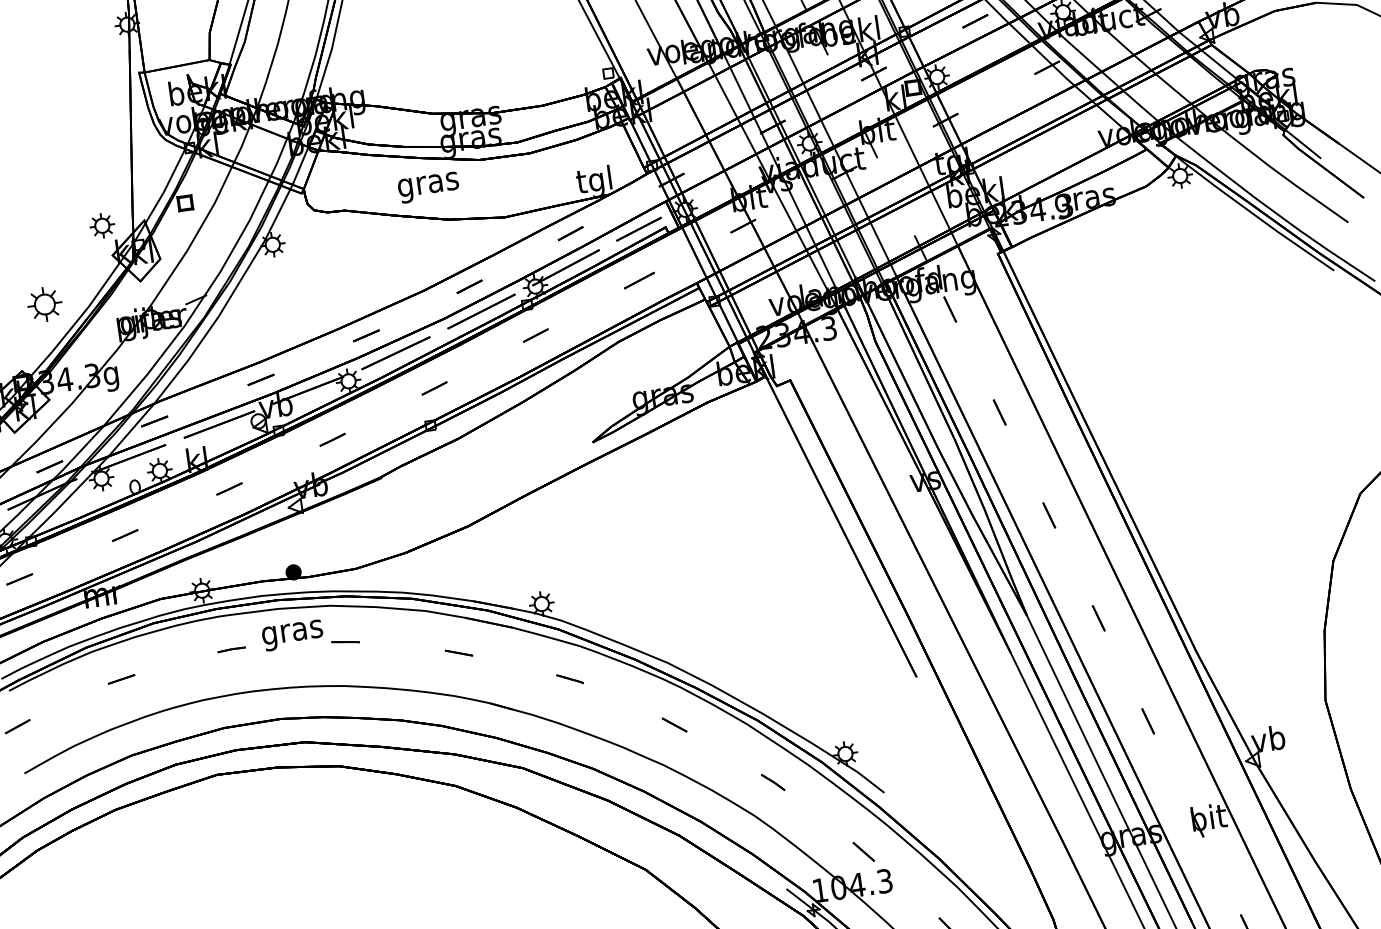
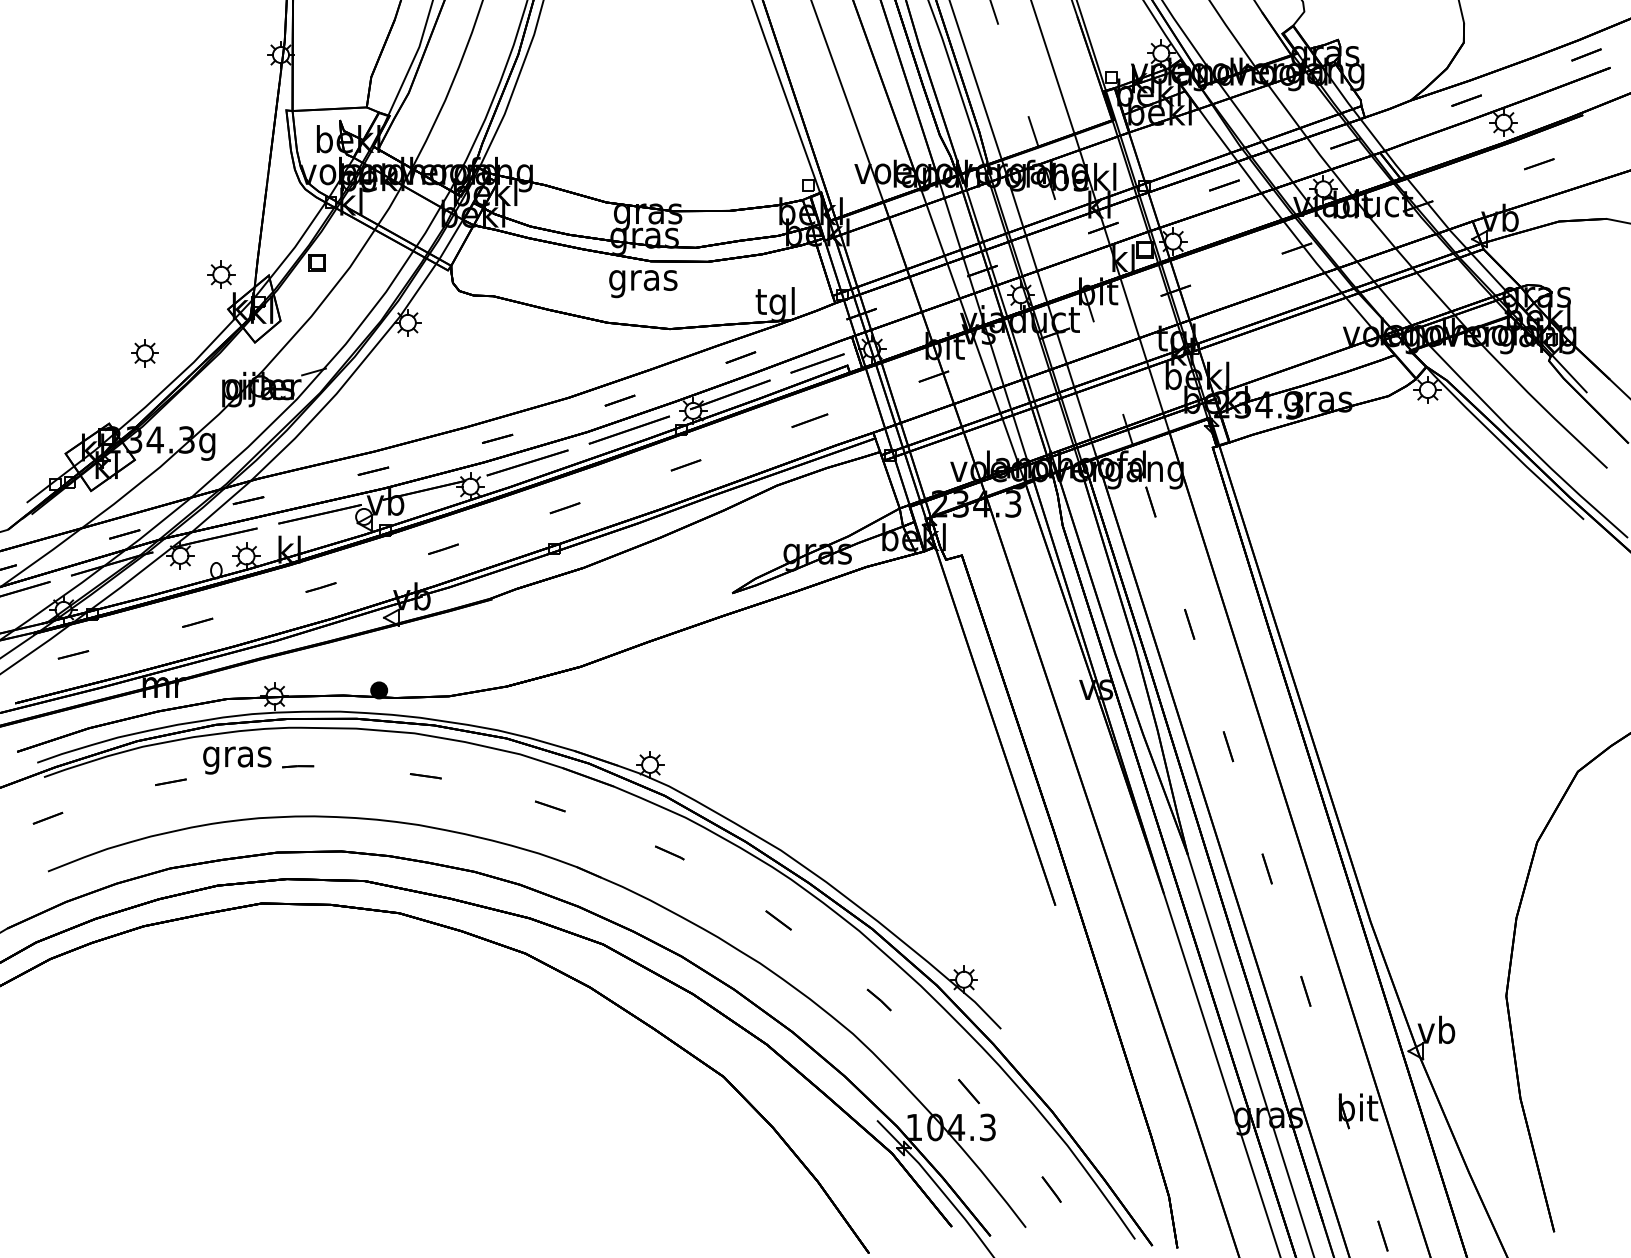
text: (428, 188) -> (643, 284), moved
part: (44, 304) -> (144, 353), size x0.71
text: (293, 635) -> (237, 760), moved

